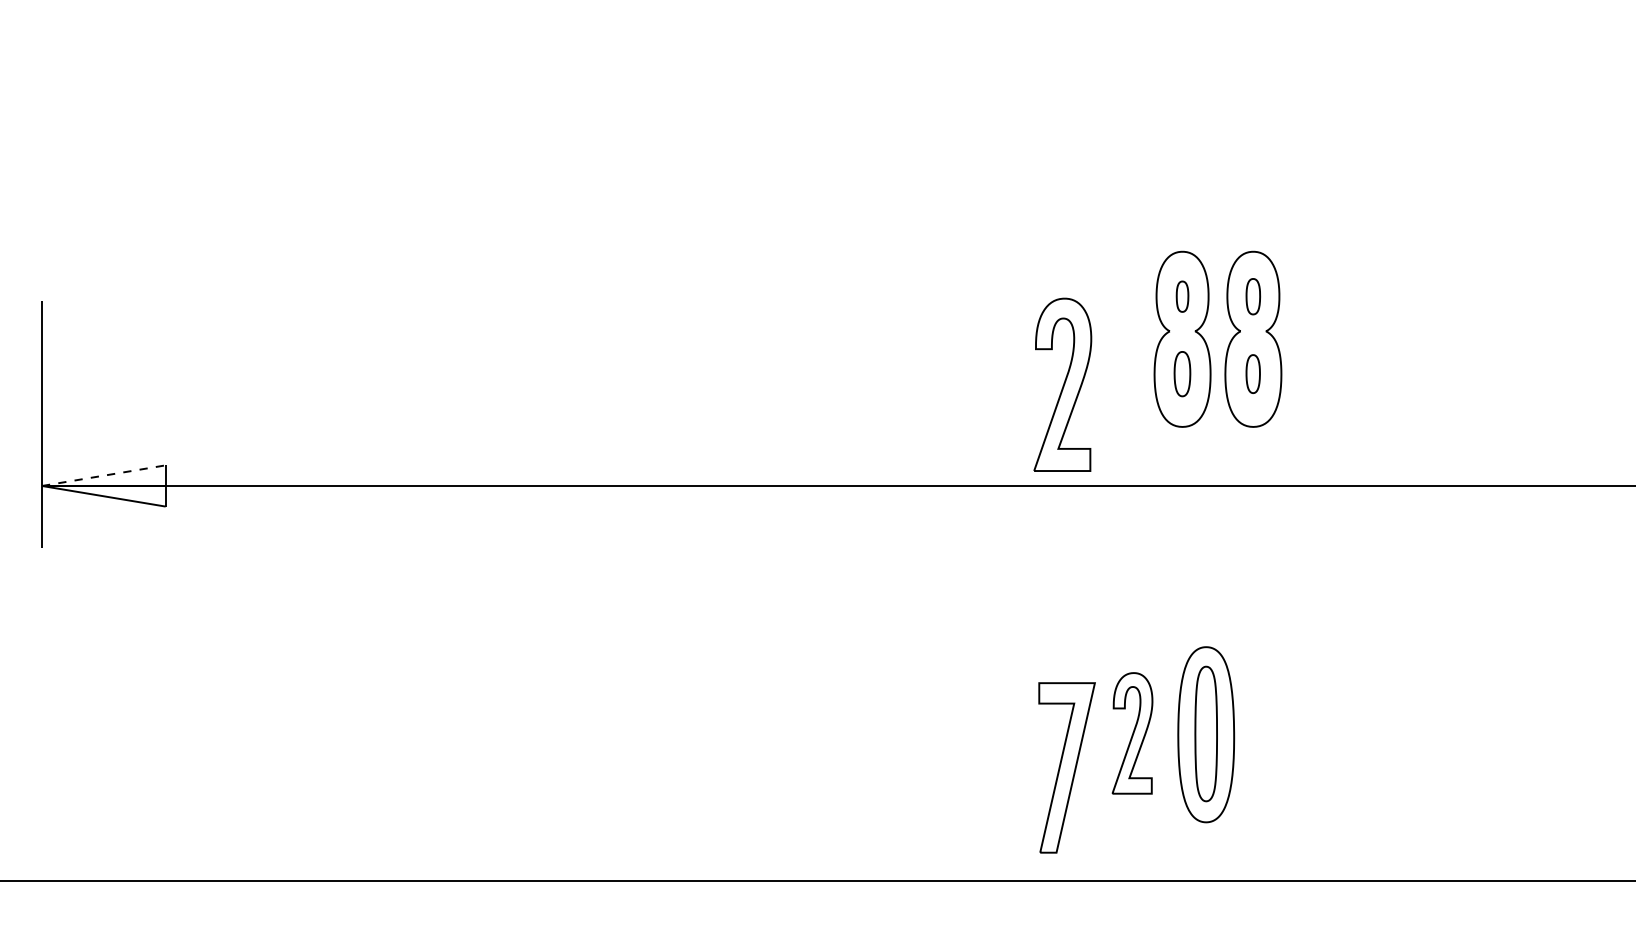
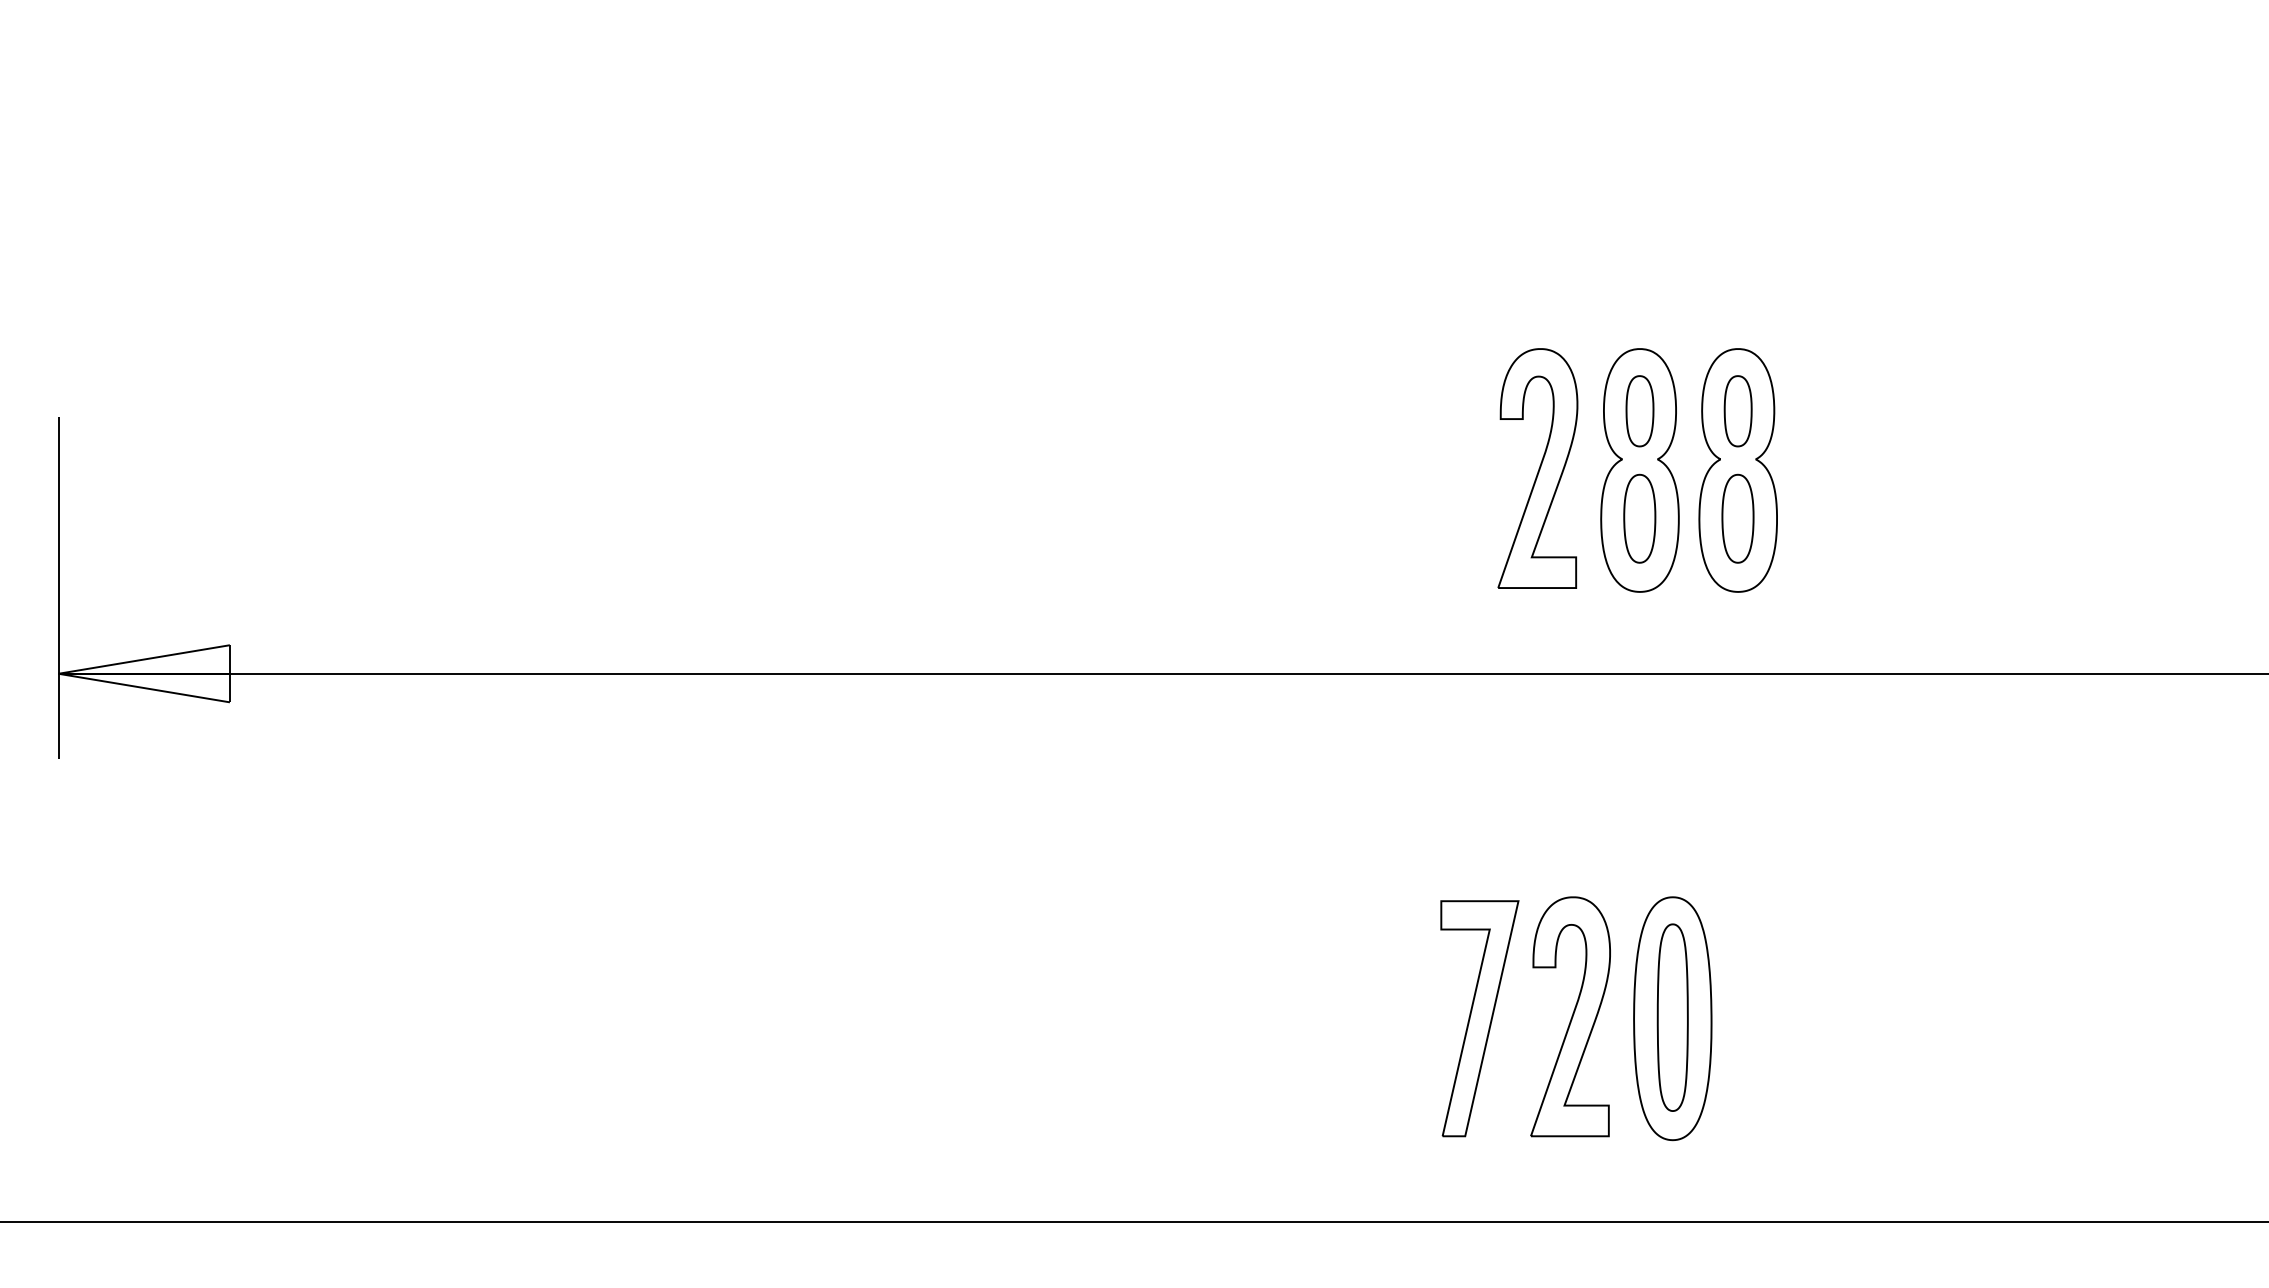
part: (1182, 296) -> (1639, 411), size x1.67
part: (1252, 296) -> (1737, 411), size x1.43
part: (1182, 373) -> (1639, 518), size x1.43
part: (1252, 373) -> (1737, 518), size x1.67
part: (1062, 384) -> (1537, 468), moved
line: (104, 475) -> (144, 659), dashed -> solid
part: (1132, 733) -> (1570, 1016), size x1.43
part: (1066, 767) -> (1479, 1018), moved

